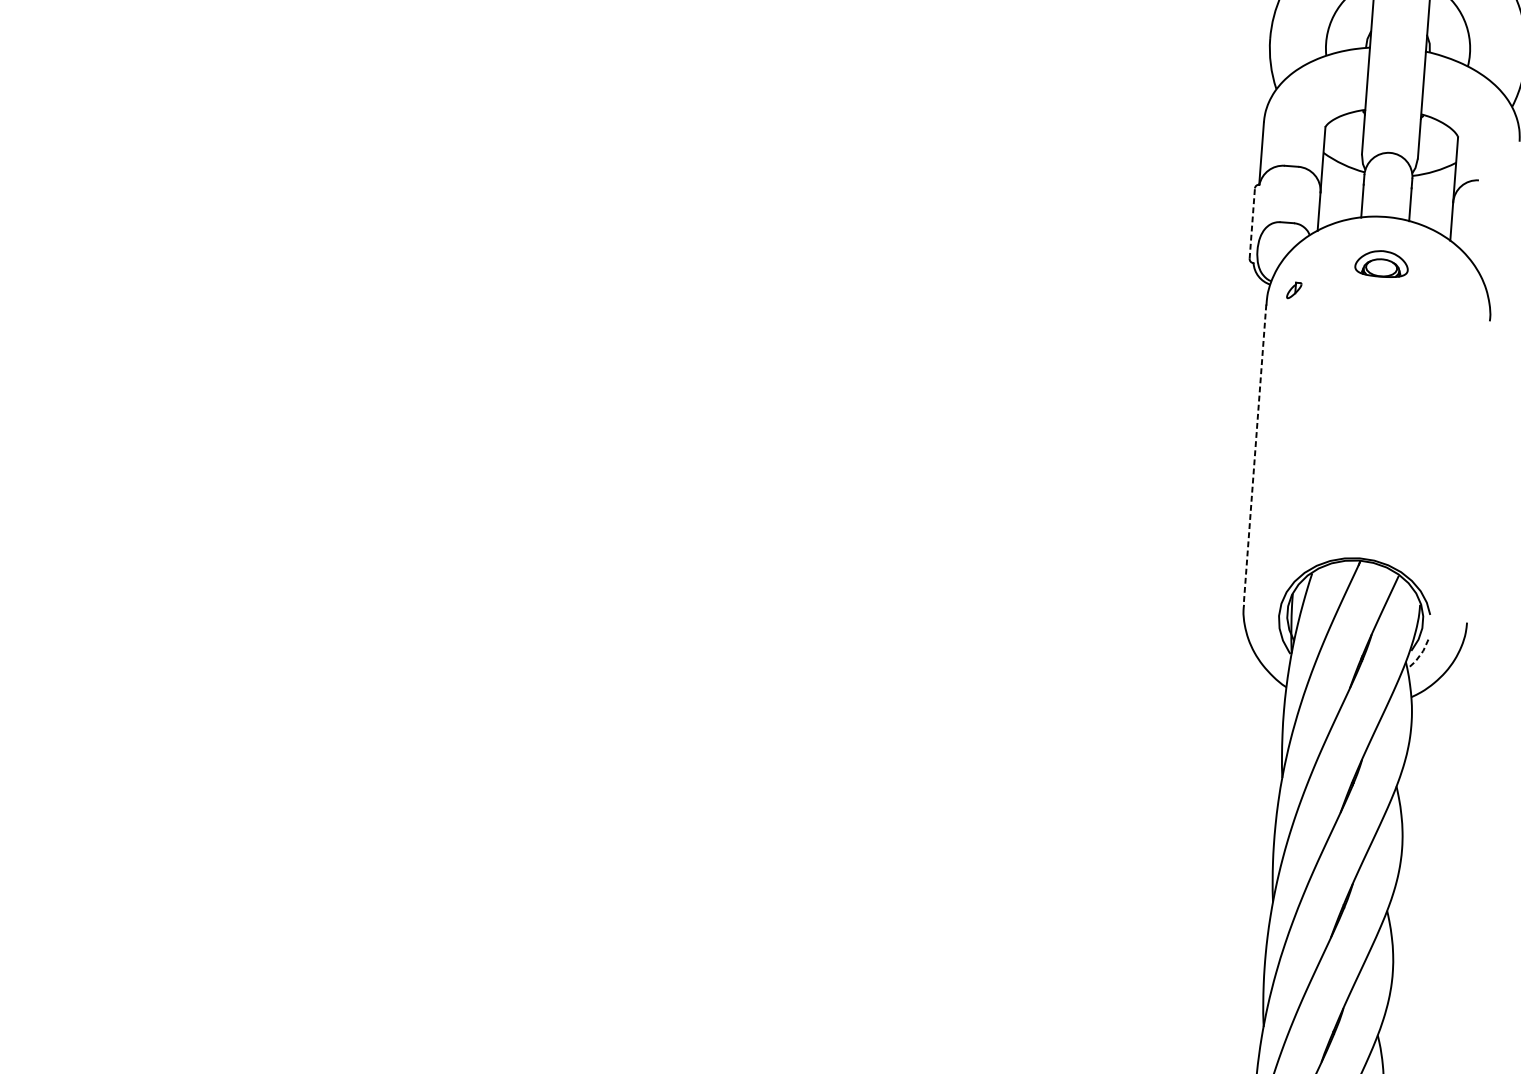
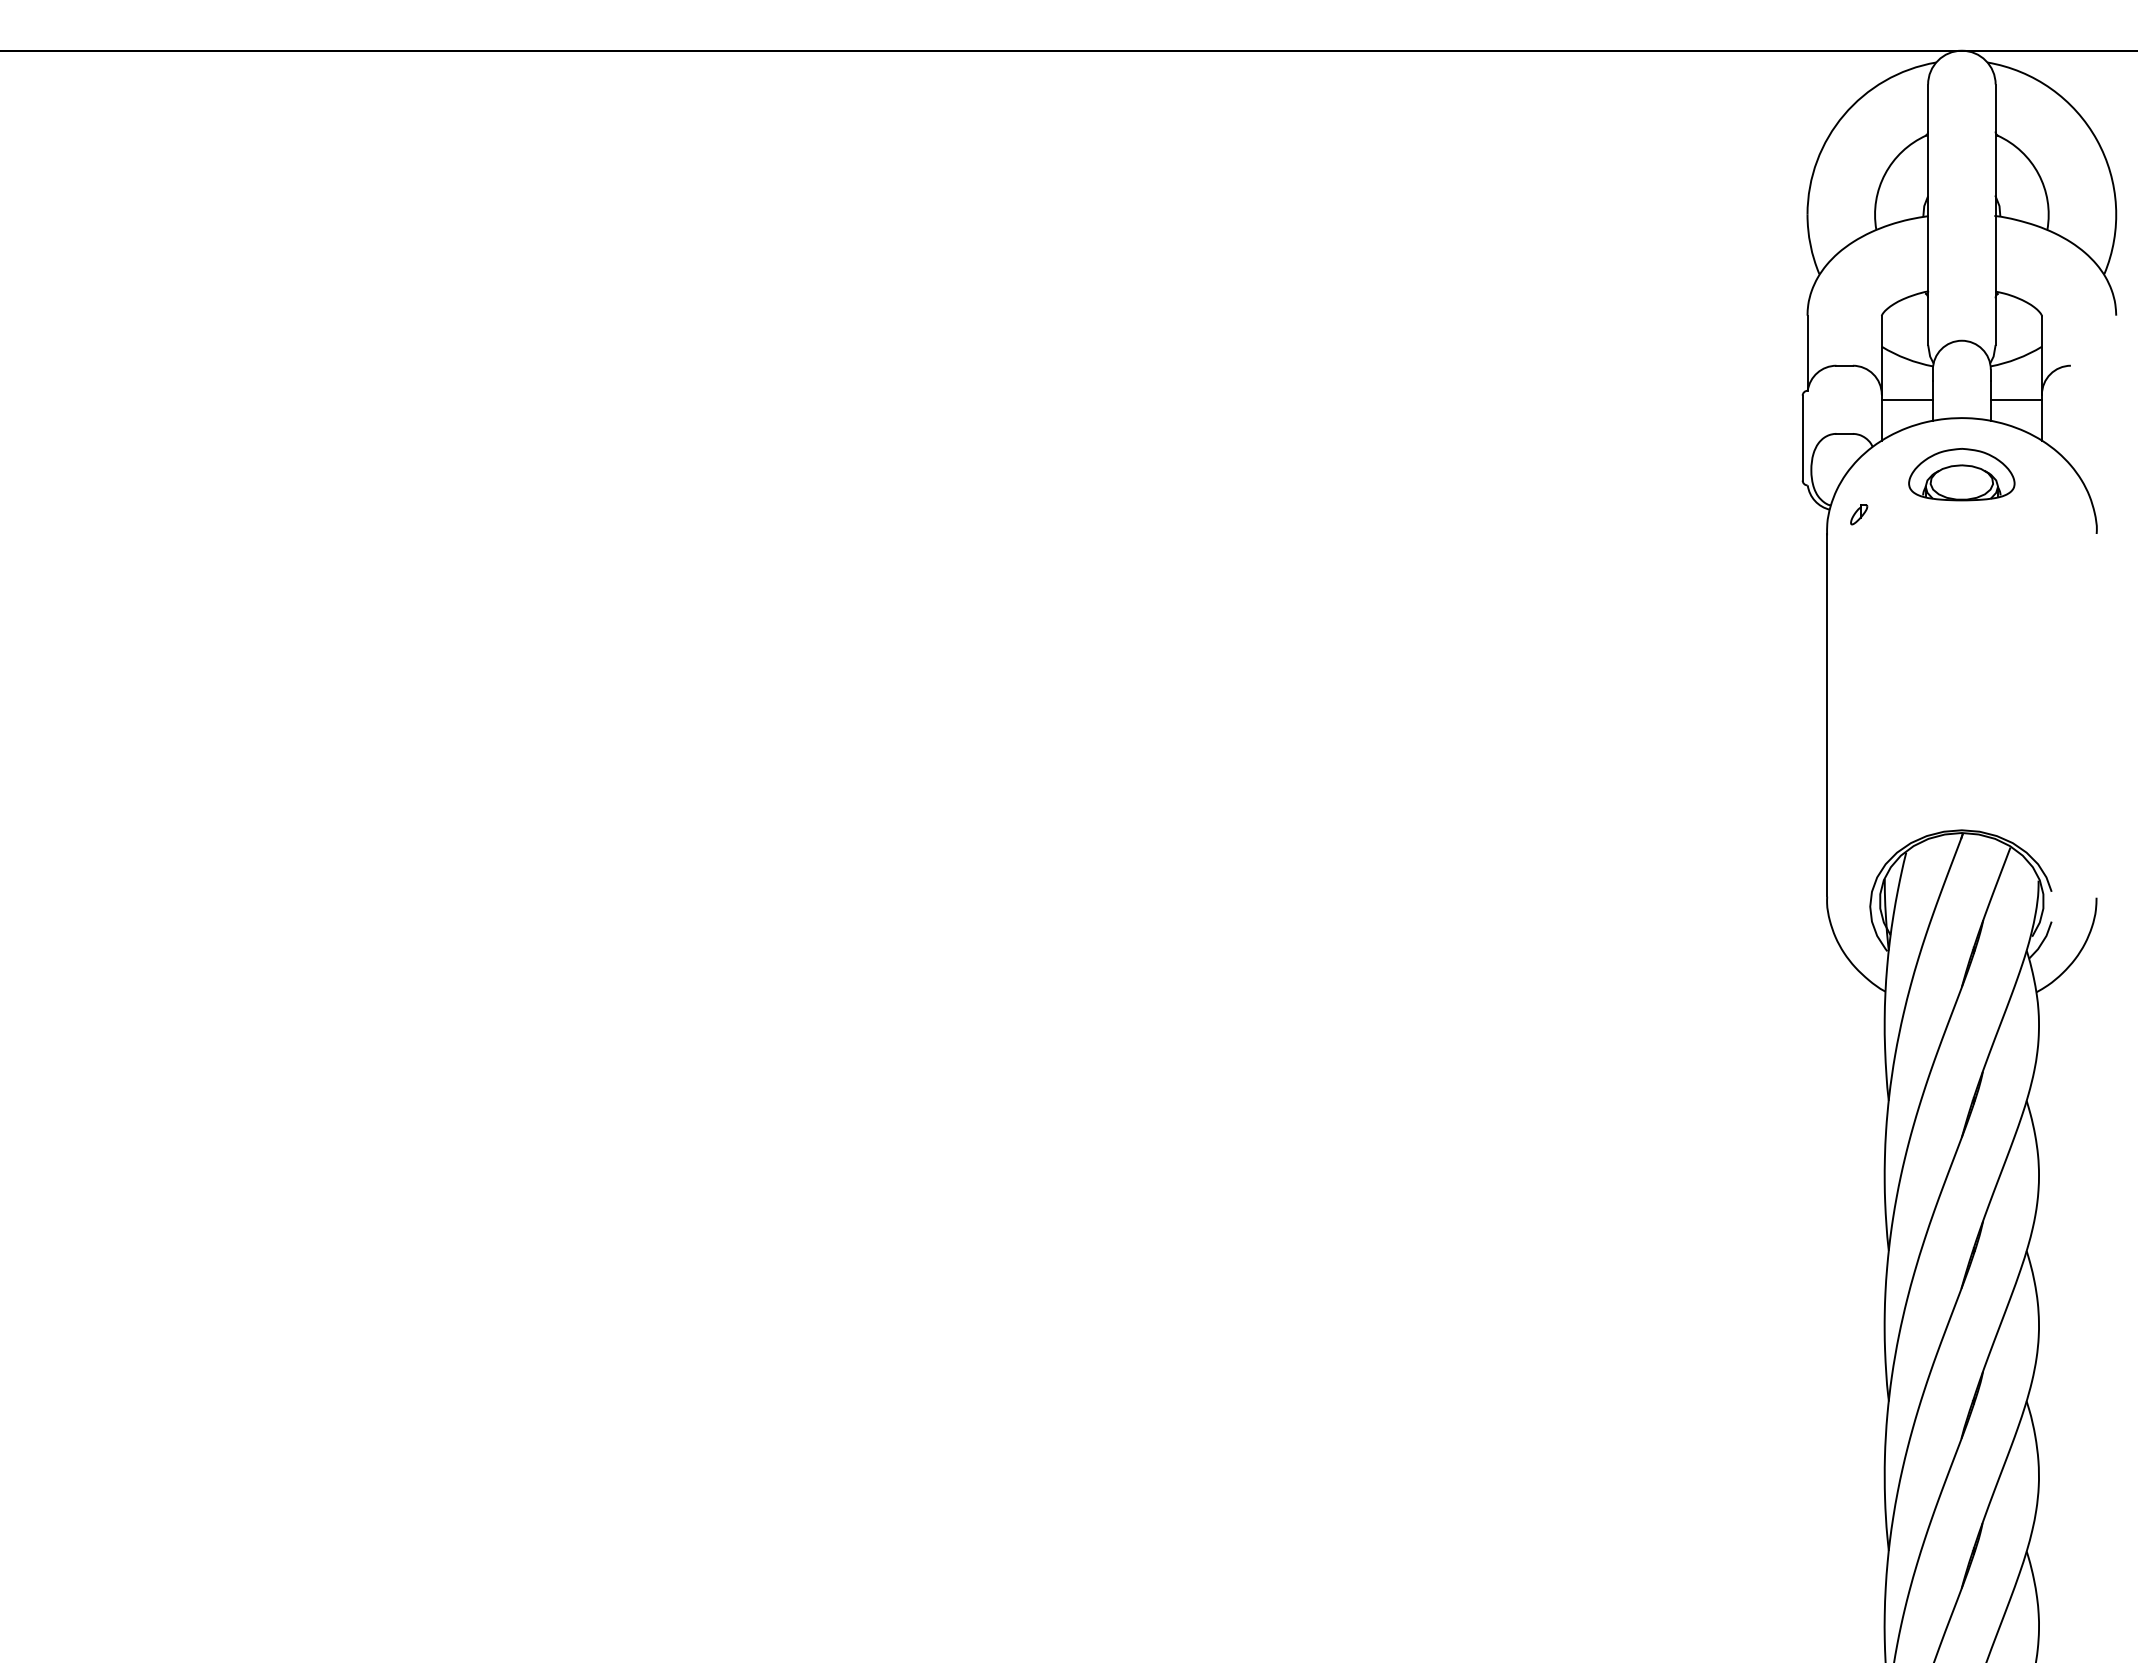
line: (1340, 198) -> (1906, 399), added
line: (1430, 204) -> (2015, 399), added
line: (1252, 223) -> (1802, 437), dashed -> solid
part: (1381, 263) -> (1961, 474), size x1.67
line: (1254, 454) -> (1826, 715), dashed -> solid
line: (1419, 655) -> (2042, 941), dashed -> solid

